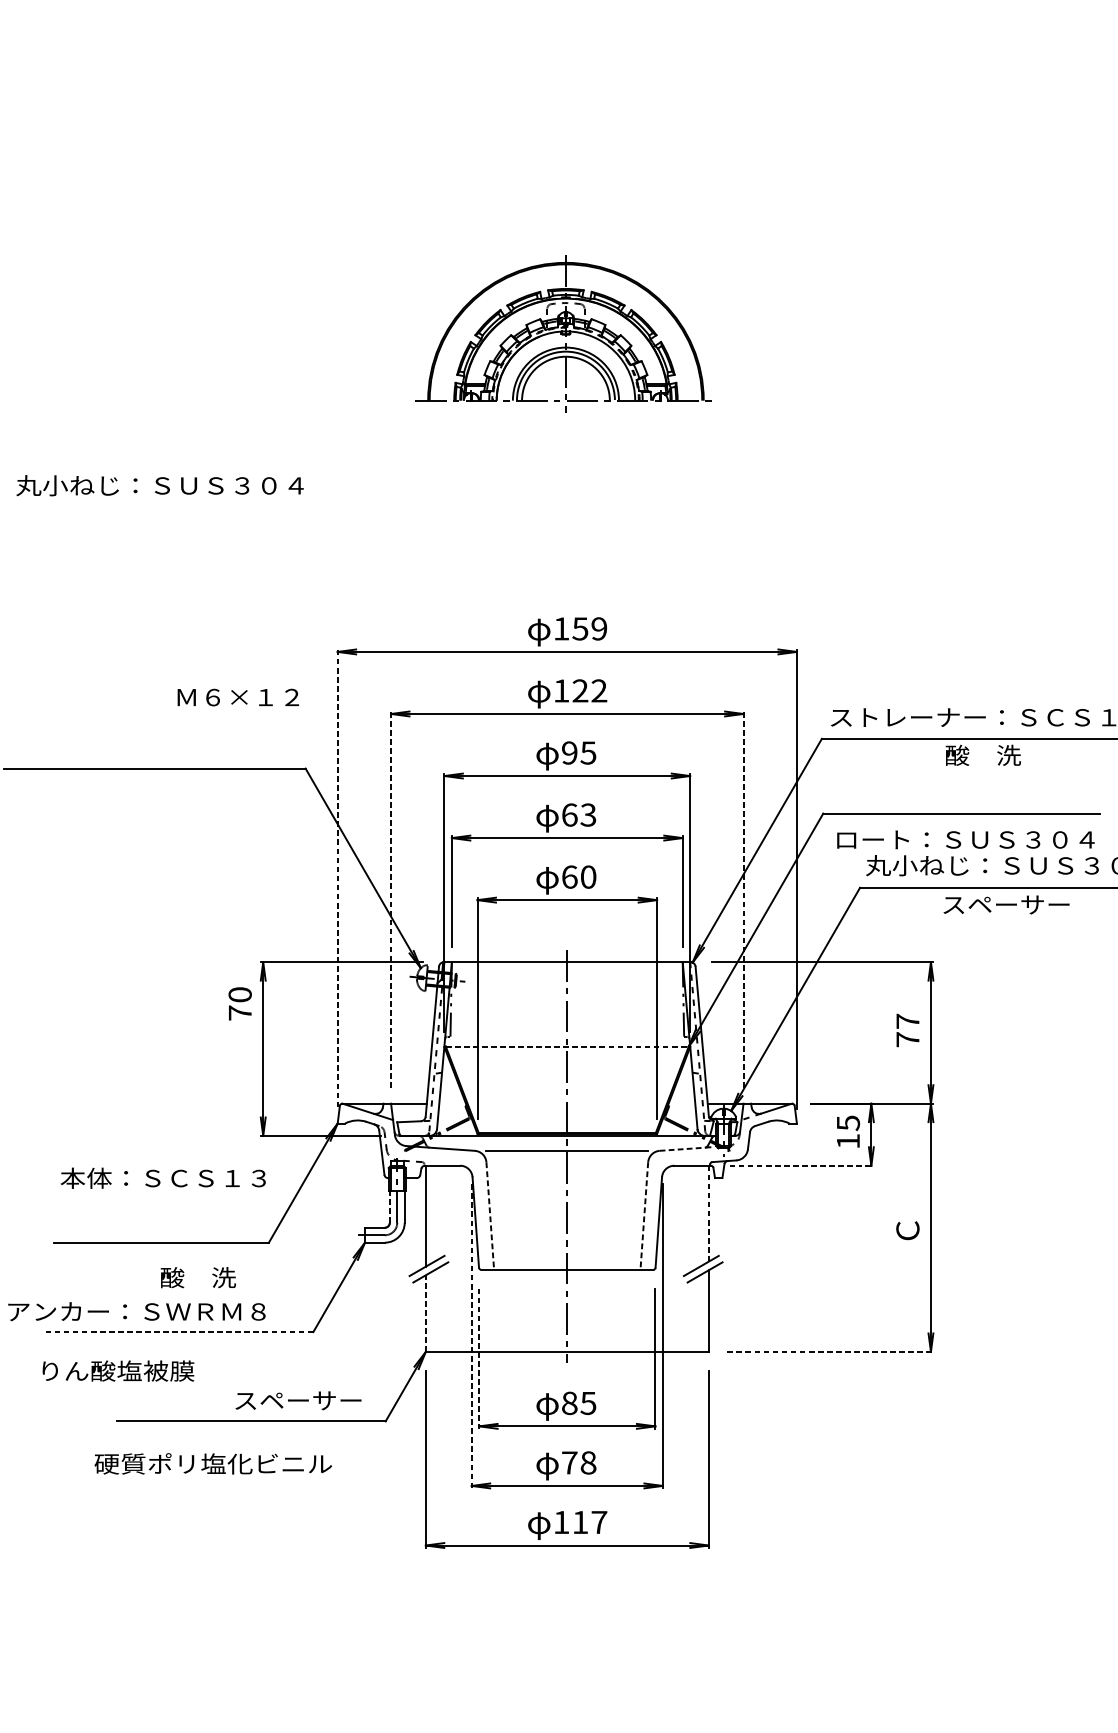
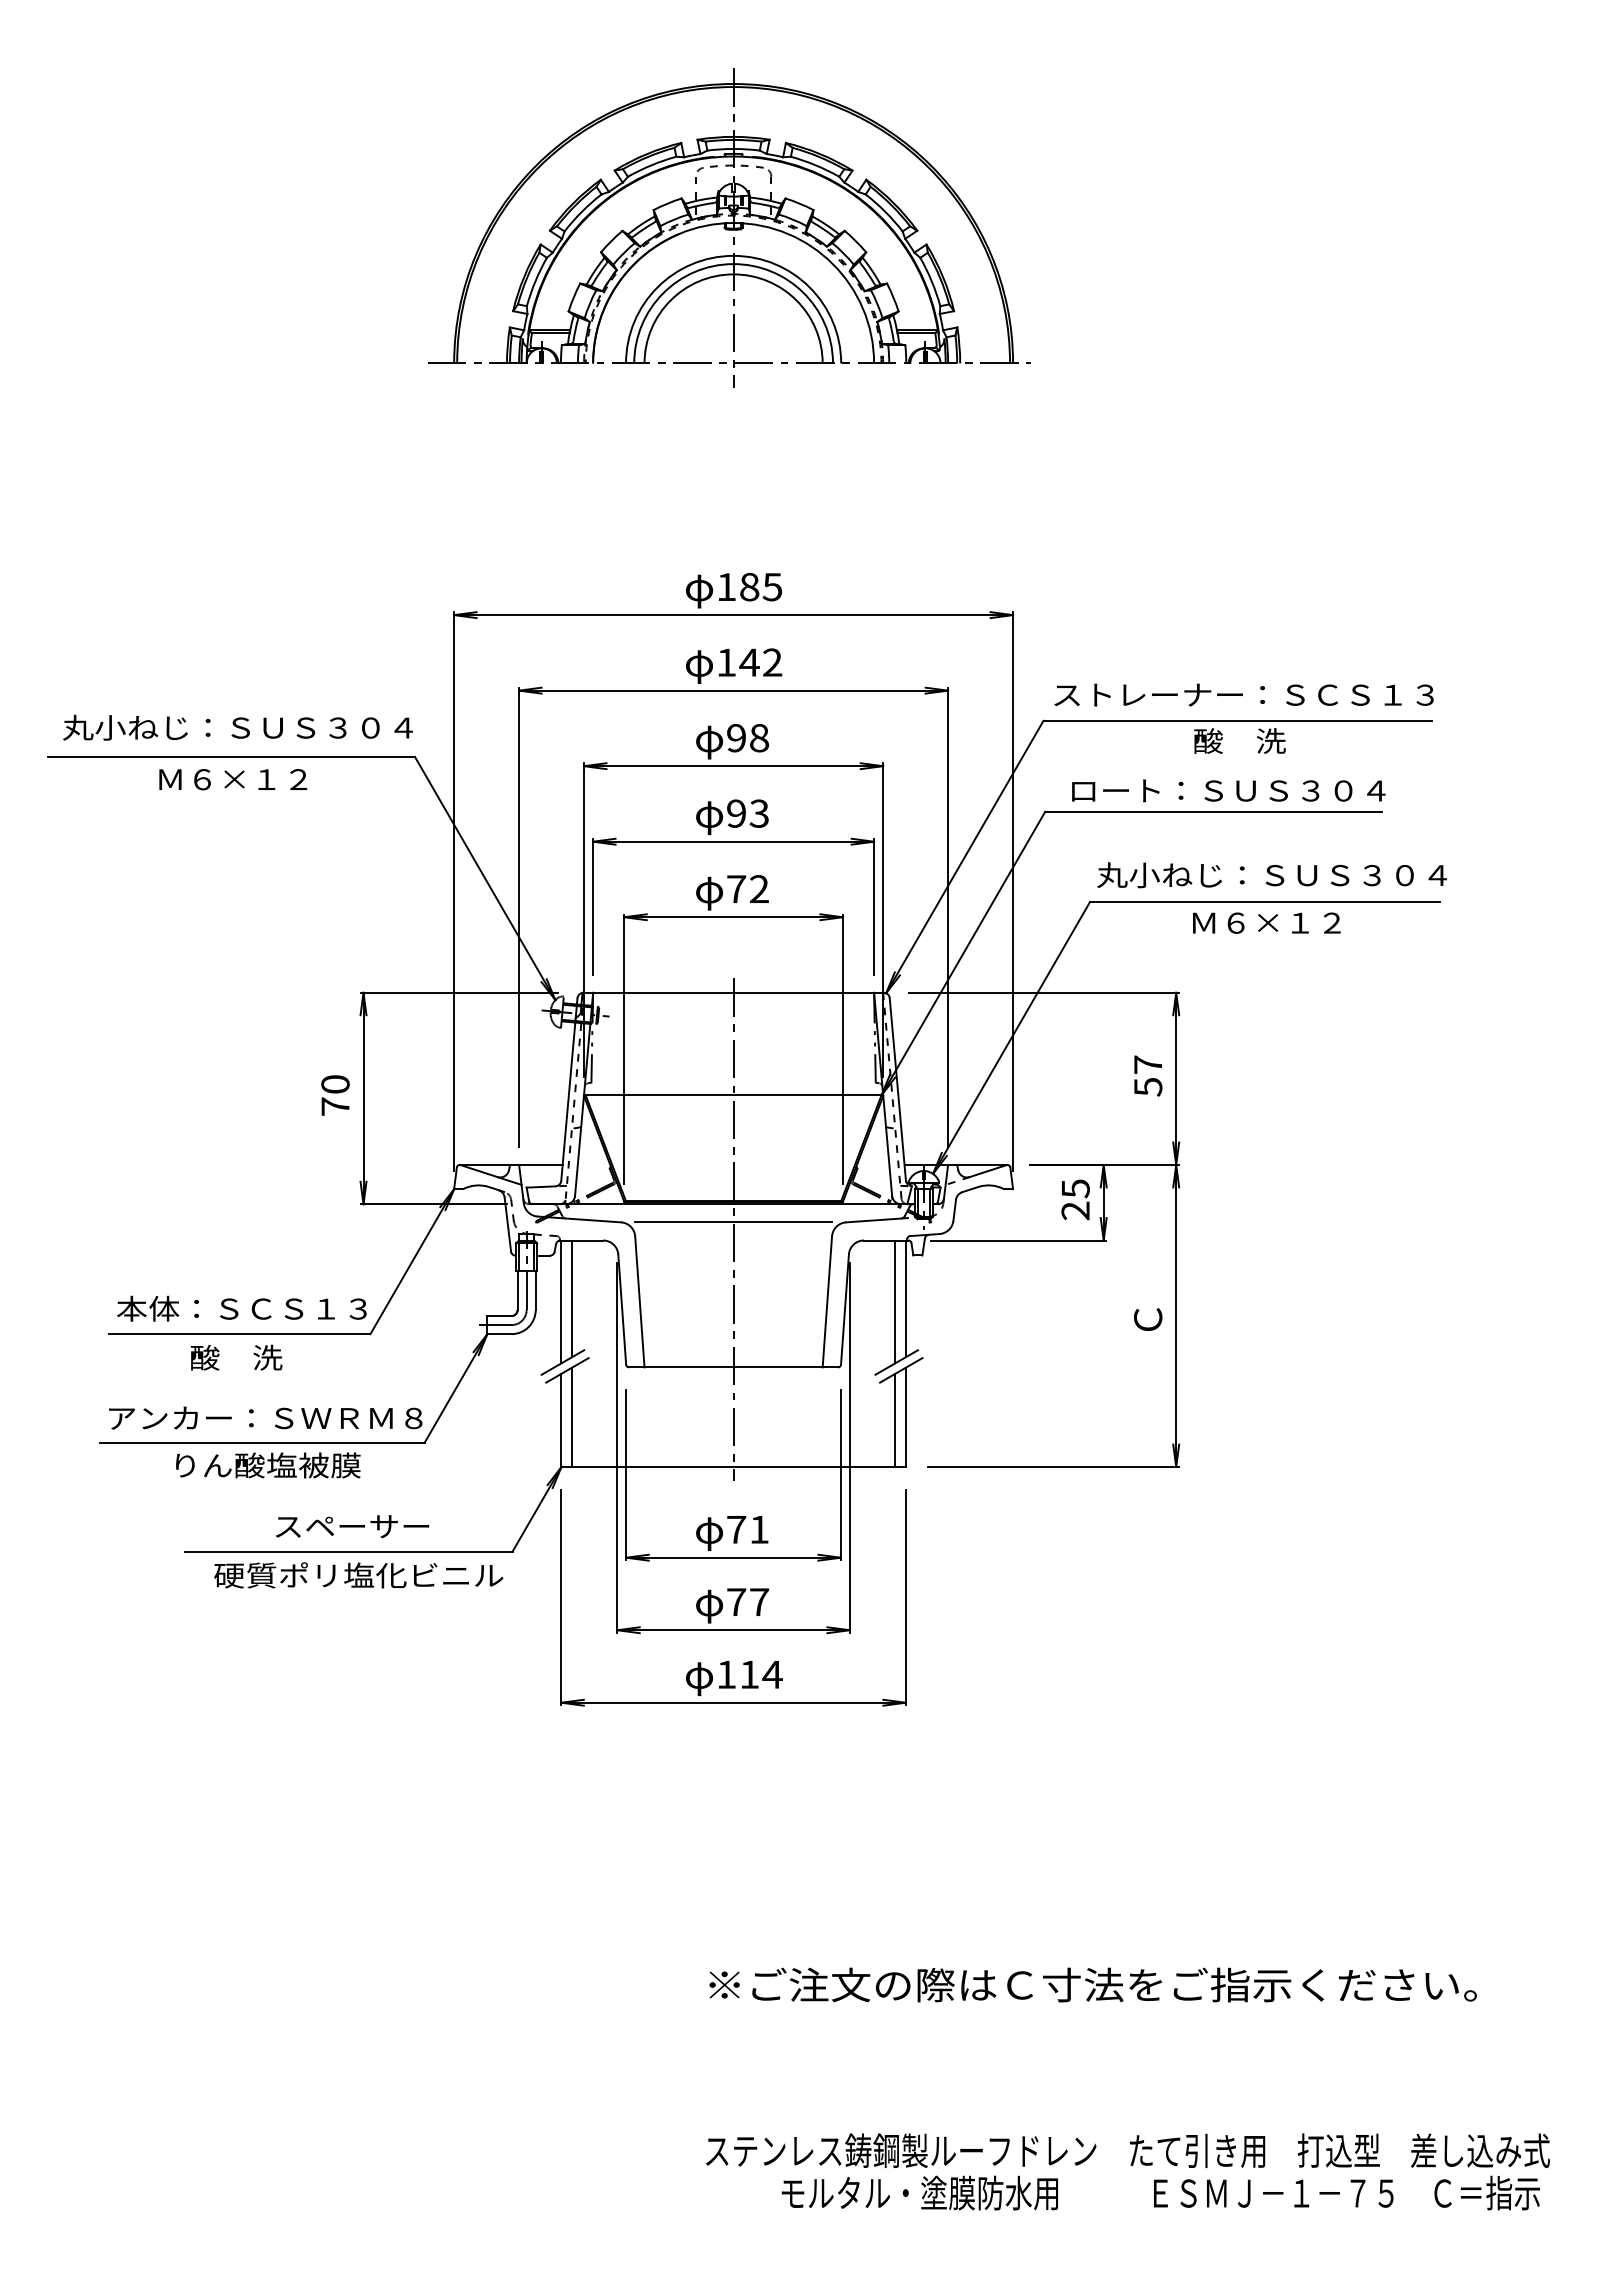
part: (563, 333) -> (729, 227), size x1.67
text: (159, 485) -> (237, 727), moved
text: (589, 628) -> (760, 586), 159 -> 185
text: (580, 690) -> (749, 662), 122 -> 142
text: (238, 697) -> (233, 779), moved
text: (588, 753) -> (759, 738), 95 -> 98
text: (569, 814) -> (736, 813), 63 -> 93
text: (965, 839) -> (1228, 790), moved
text: (578, 877) -> (747, 889), 60 -> 72
line: (337, 879) -> (454, 892), dashed -> solid
line: (391, 900) -> (519, 917), dashed -> solid
line: (743, 900) -> (948, 917), dashed -> solid
text: (1005, 904) -> (1267, 922), スペーサー -> Ｍ６×１２
text: (240, 1003) -> (335, 1095), moved
text: (908, 1039) -> (1148, 1086), 77 -> 57
line: (567, 1046) -> (733, 1095), dashed -> solid
text: (848, 1141) -> (1075, 1210), 15 -> 25
line: (682, 1149) -> (873, 1220), dashed -> solid
line: (801, 1165) -> (1018, 1240), dashed -> solid
text: (162, 1178) -> (241, 1308), moved
line: (389, 1206) -> (517, 1290), dashed -> solid
line: (434, 1213) -> (571, 1298), added
line: (708, 1213) -> (905, 1298), dashed -> solid
line: (489, 1215) -> (639, 1301), dashed -> solid
line: (644, 1215) -> (827, 1301), dashed -> solid
line: (700, 1215) -> (895, 1301), added
text: (198, 1277) -> (236, 1357), moved
text: (136, 1311) -> (265, 1417), moved
line: (434, 1311) -> (571, 1417), added
line: (425, 1313) -> (561, 1420), dashed -> solid
line: (700, 1313) -> (895, 1420), added
line: (179, 1331) -> (261, 1442), dashed -> solid
line: (471, 1336) -> (617, 1448), dashed -> solid
line: (830, 1352) -> (1054, 1467), dashed -> solid
line: (479, 1358) -> (626, 1475), dashed -> solid
text: (118, 1371) -> (268, 1465), moved
text: (298, 1400) -> (352, 1526), moved
text: (578, 1403) -> (747, 1529), 85 -> 71
text: (213, 1463) -> (358, 1575), moved
text: (588, 1463) -> (759, 1602), 78 -> 77
text: (599, 1522) -> (772, 1674), 117 -> 114

